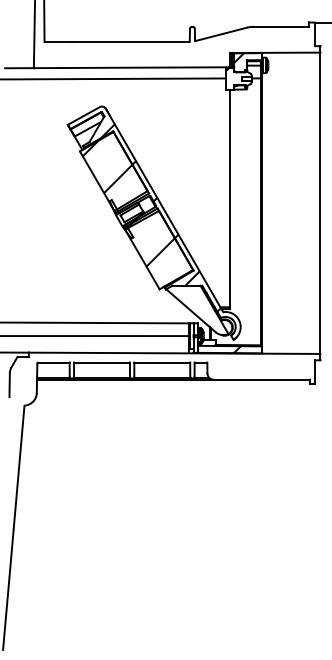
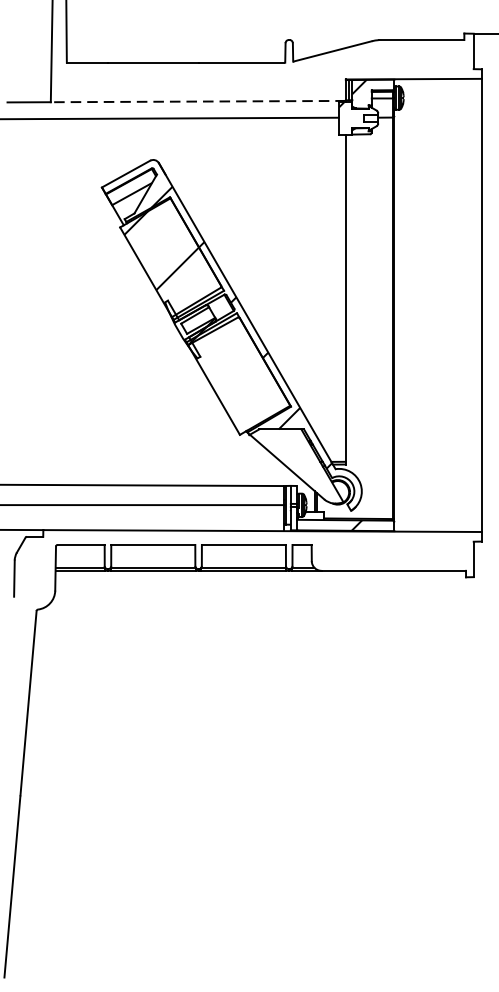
line: (131, 67) -> (197, 101), solid -> dashed
hatch: (149, 244) -> (224, 367), removed

